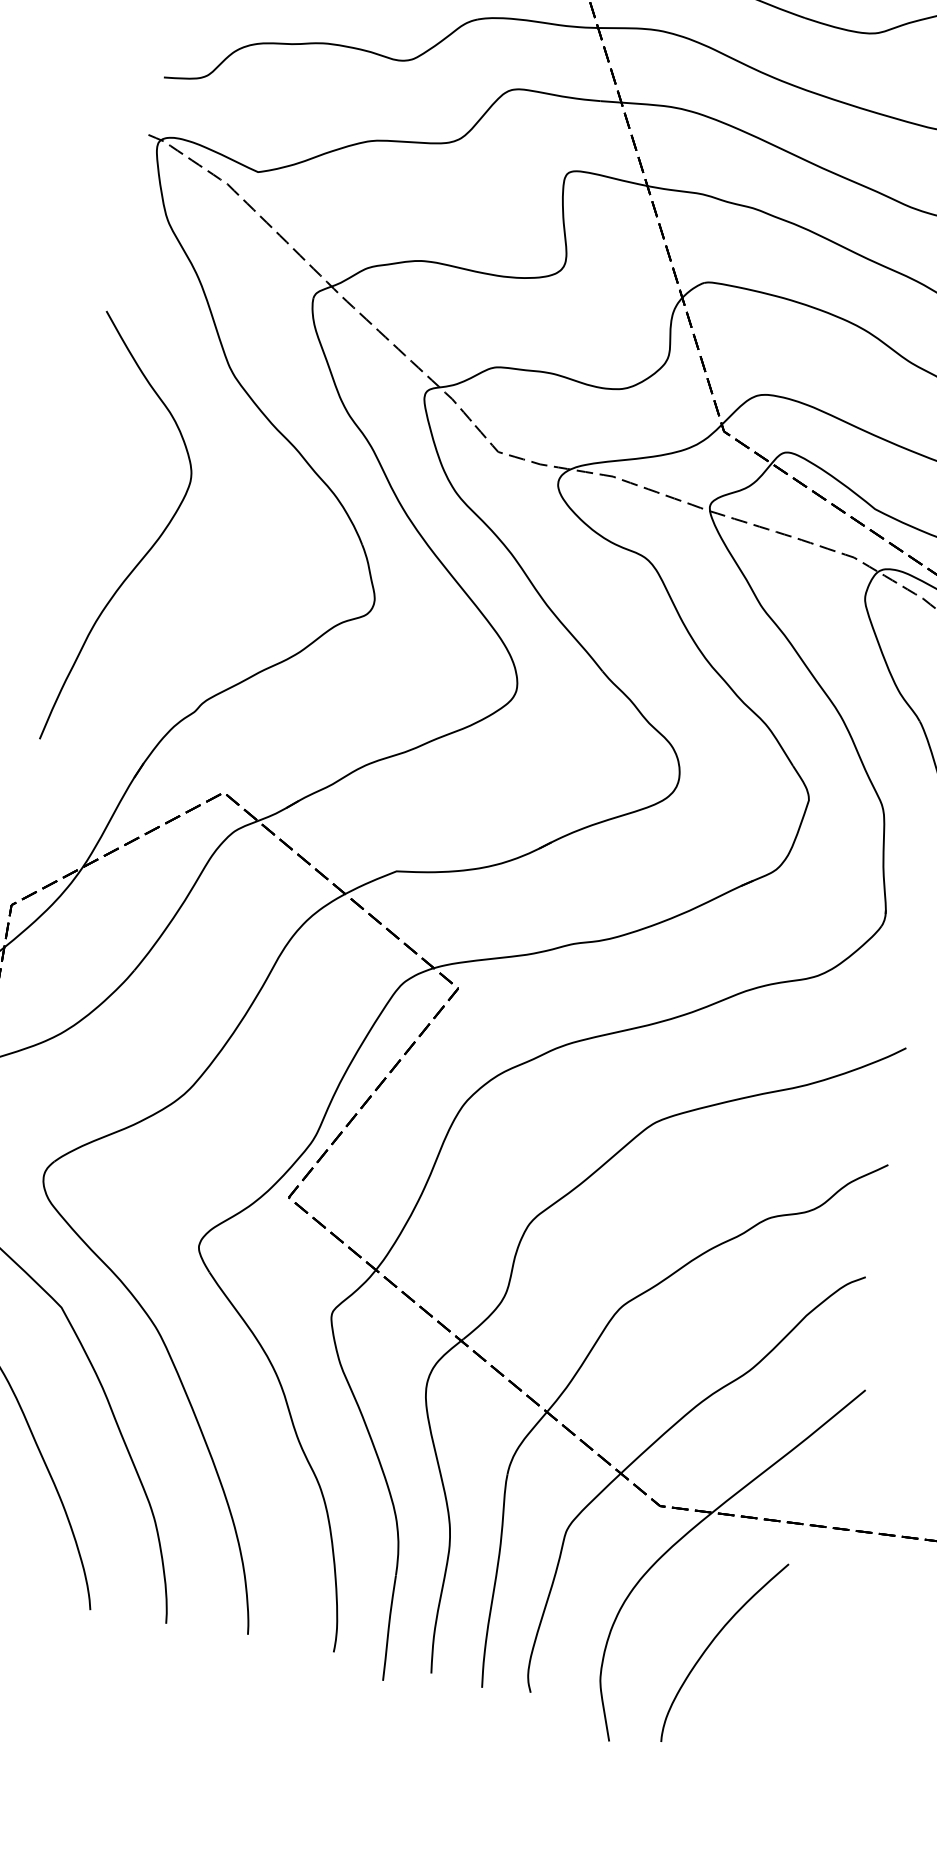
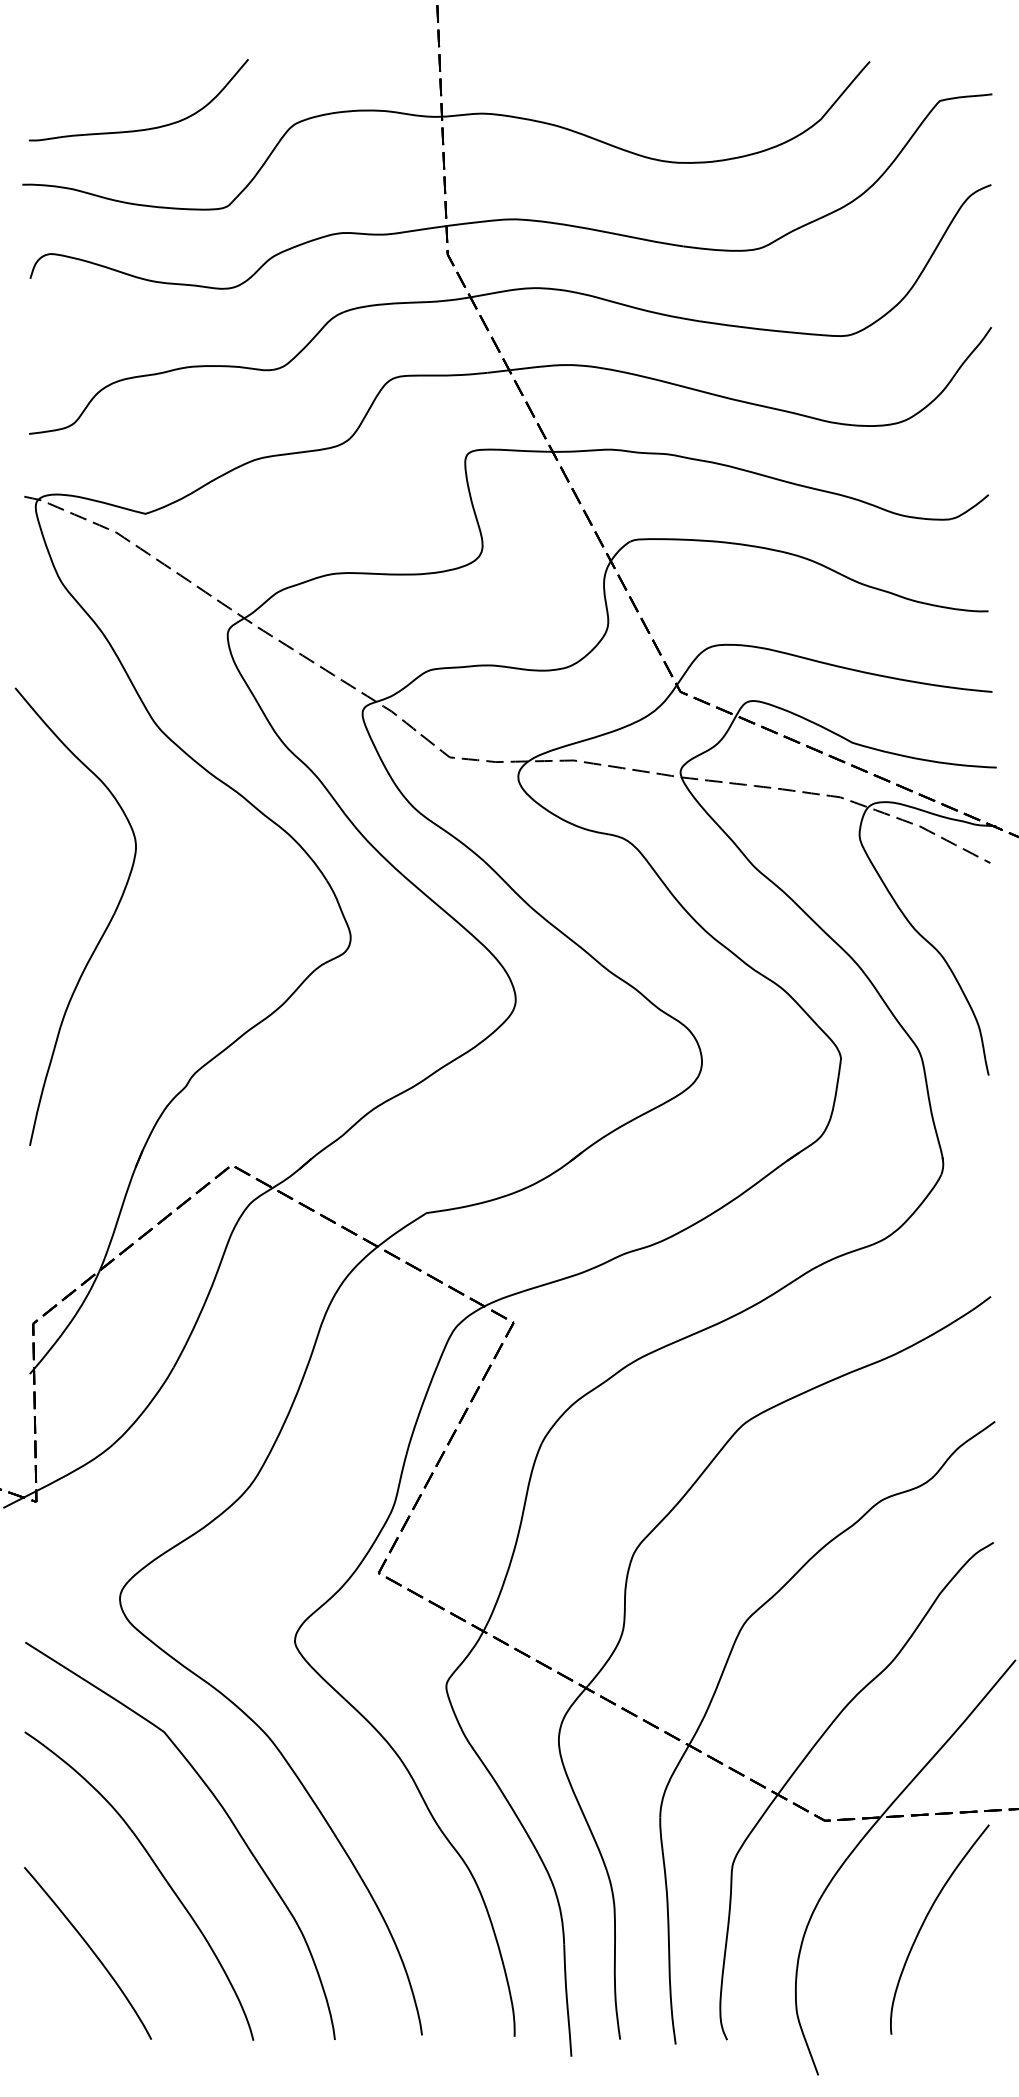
curve: (712, 1642) -> (925, 1921), moved

